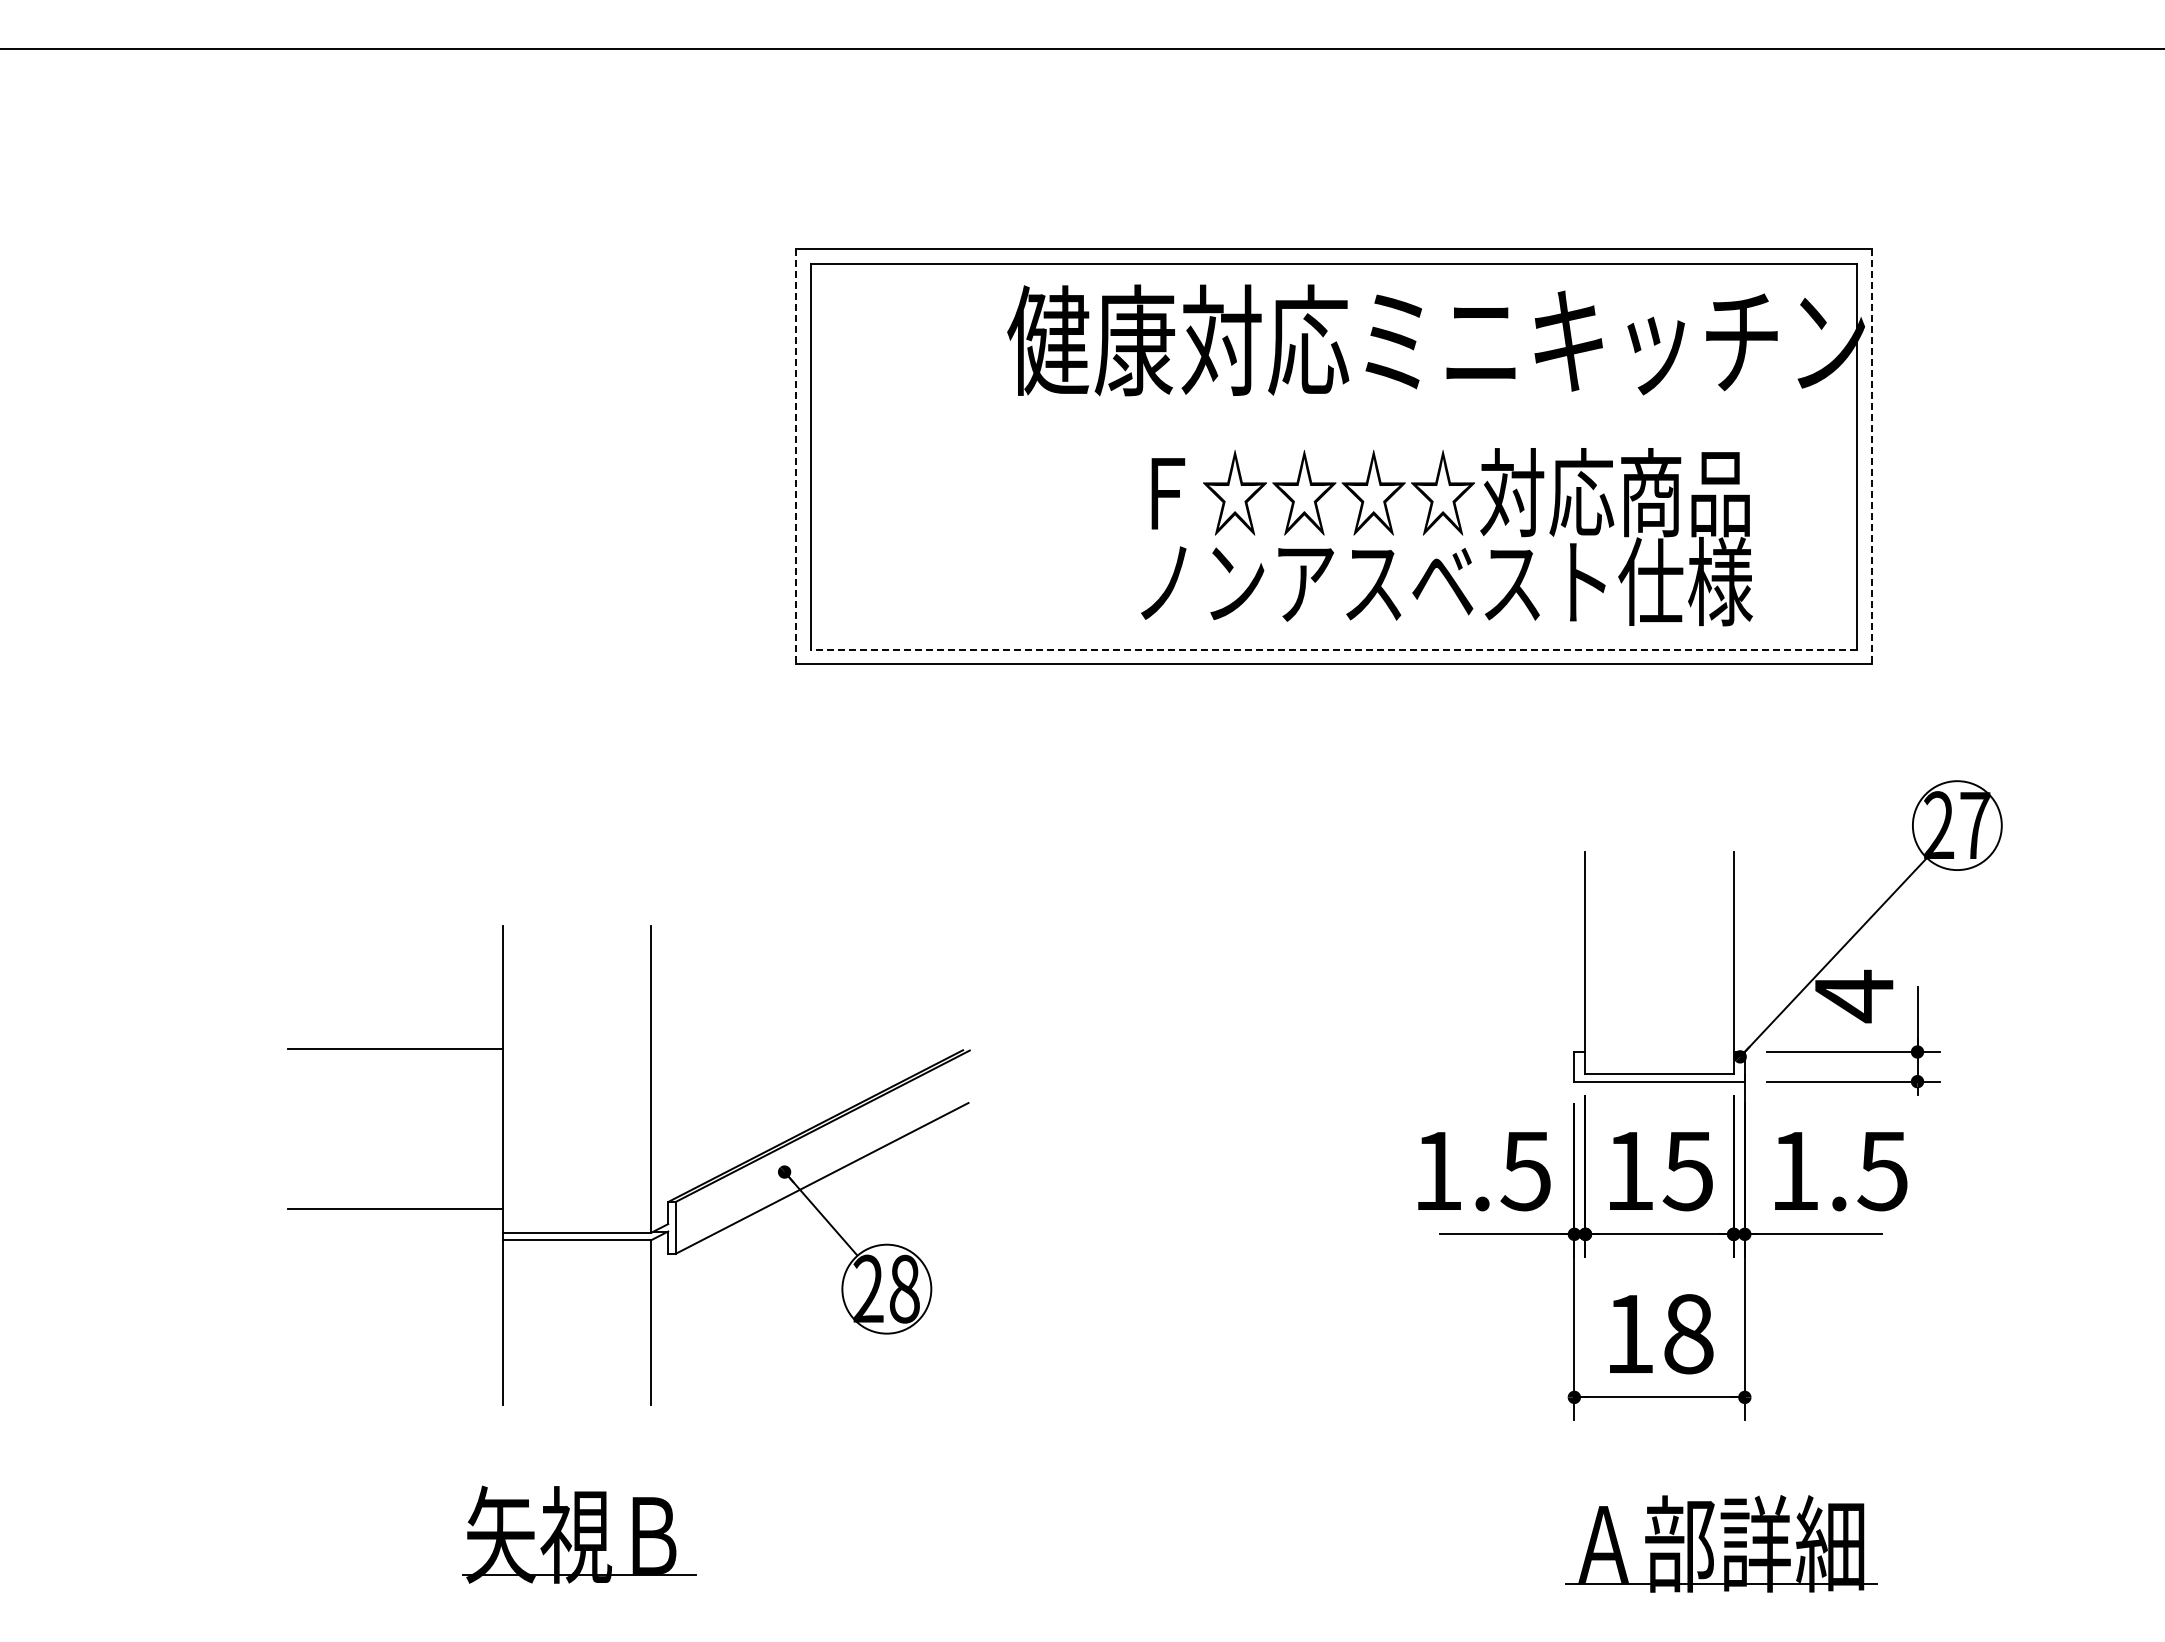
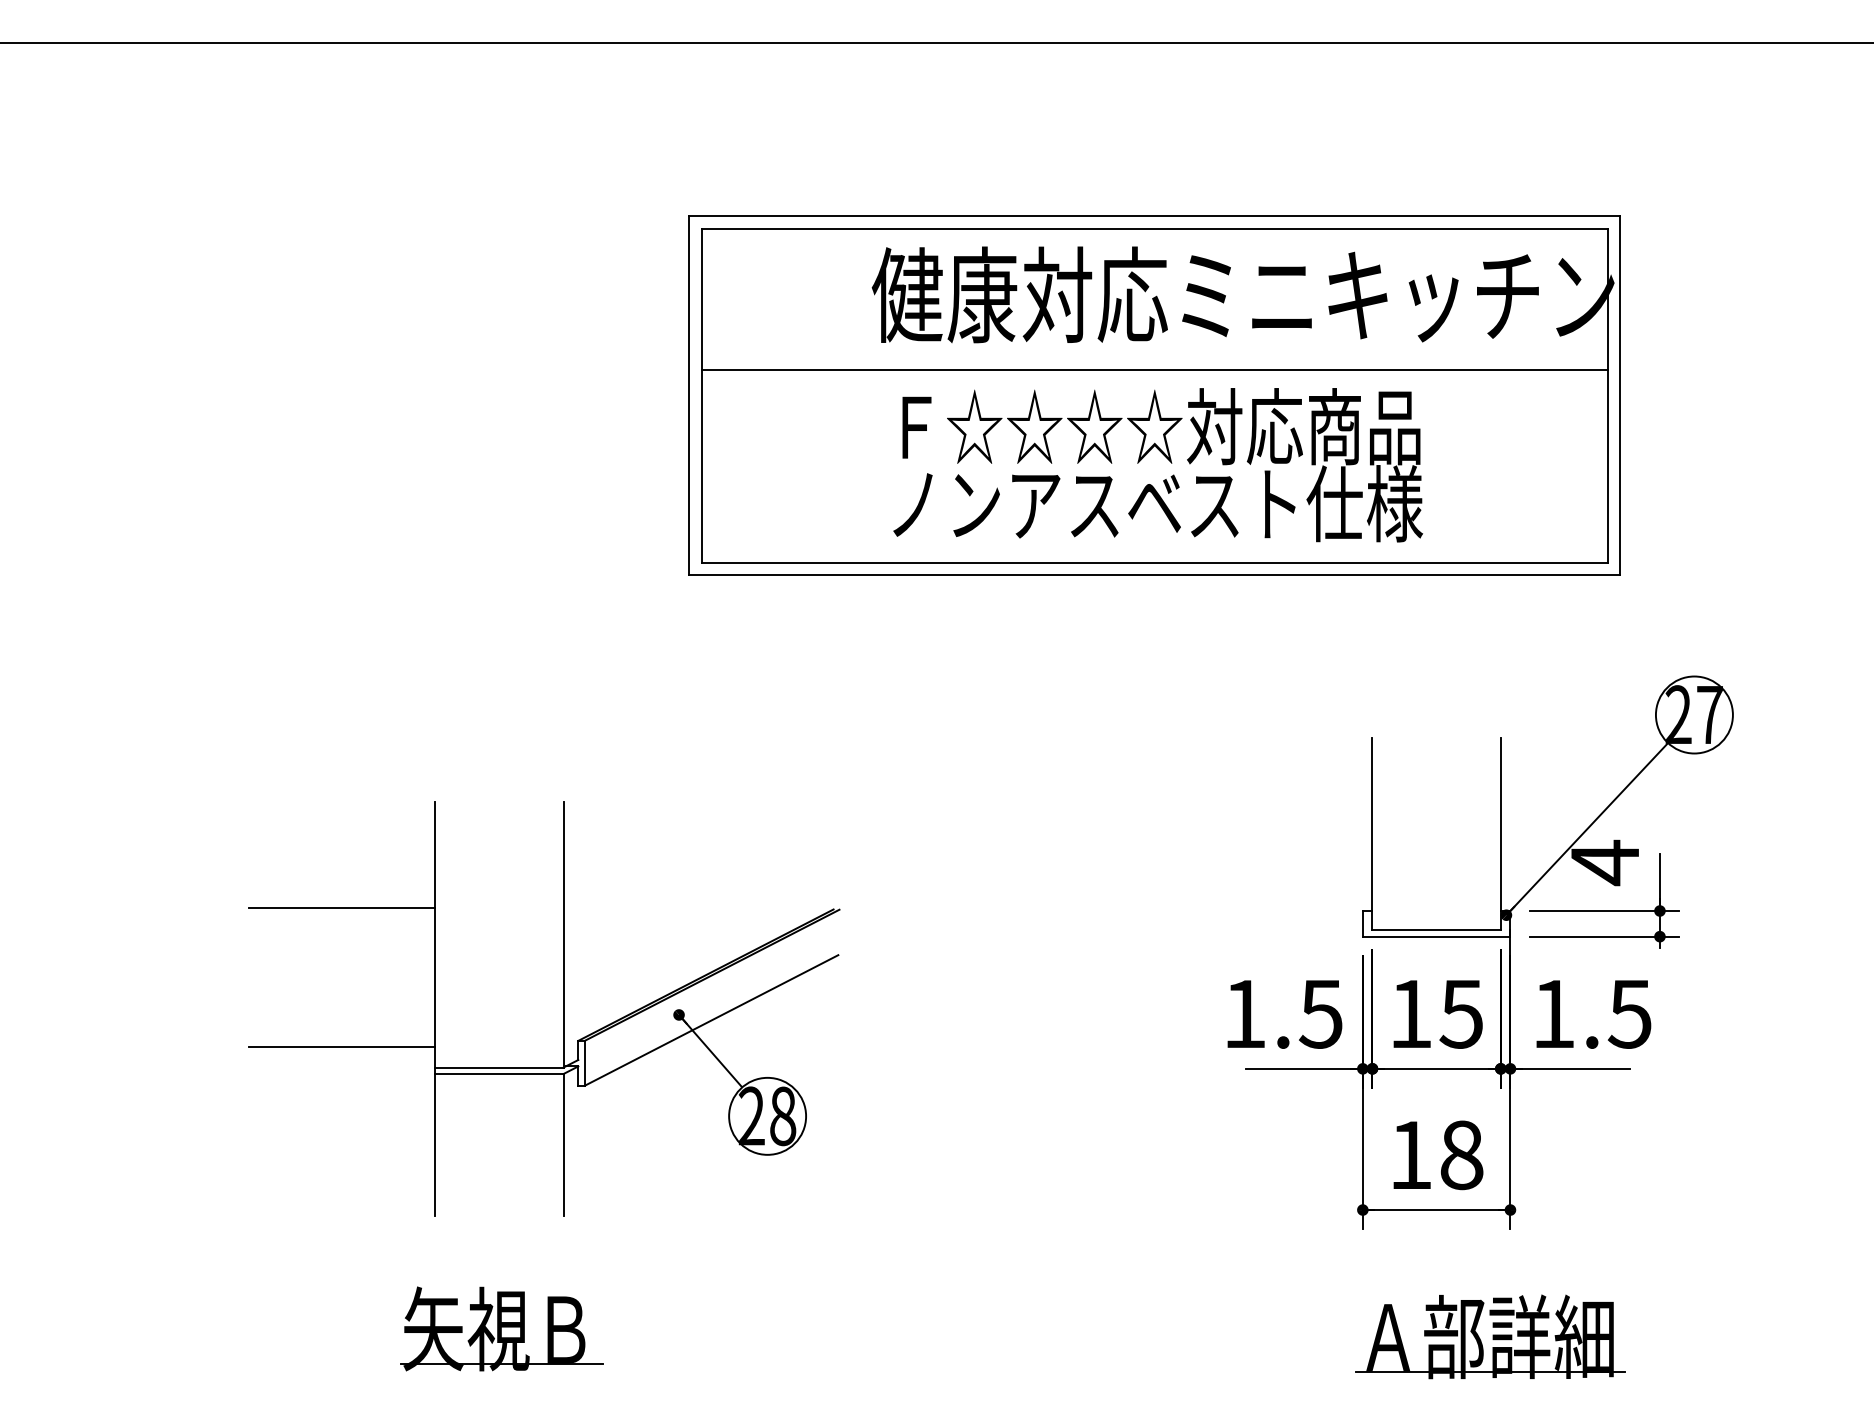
line: (1334, 427) -> (1155, 370), added
line: (796, 456) -> (689, 395), dashed -> solid
line: (1871, 456) -> (1620, 395), dashed -> solid
text: (1446, 537) -> (1157, 465), moved
line: (1333, 649) -> (1154, 562), dashed -> solid

